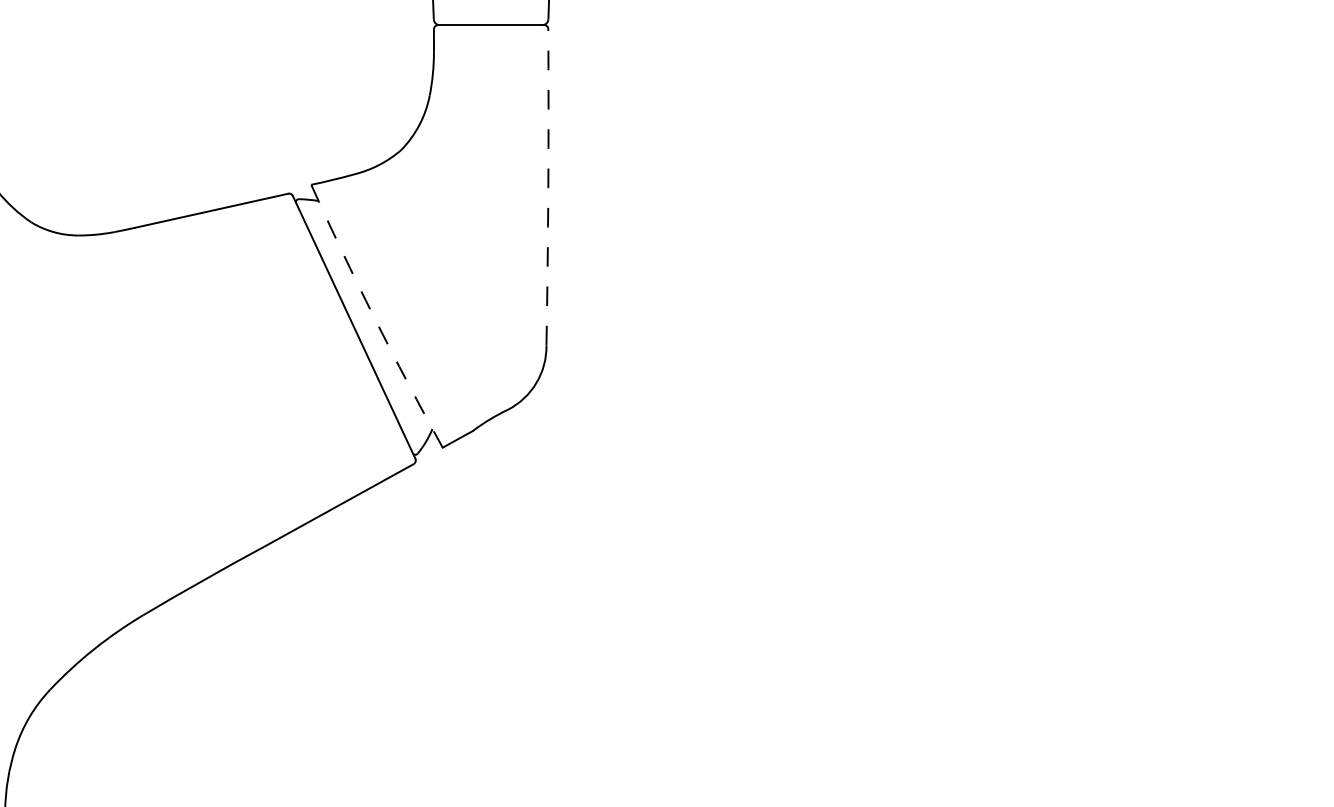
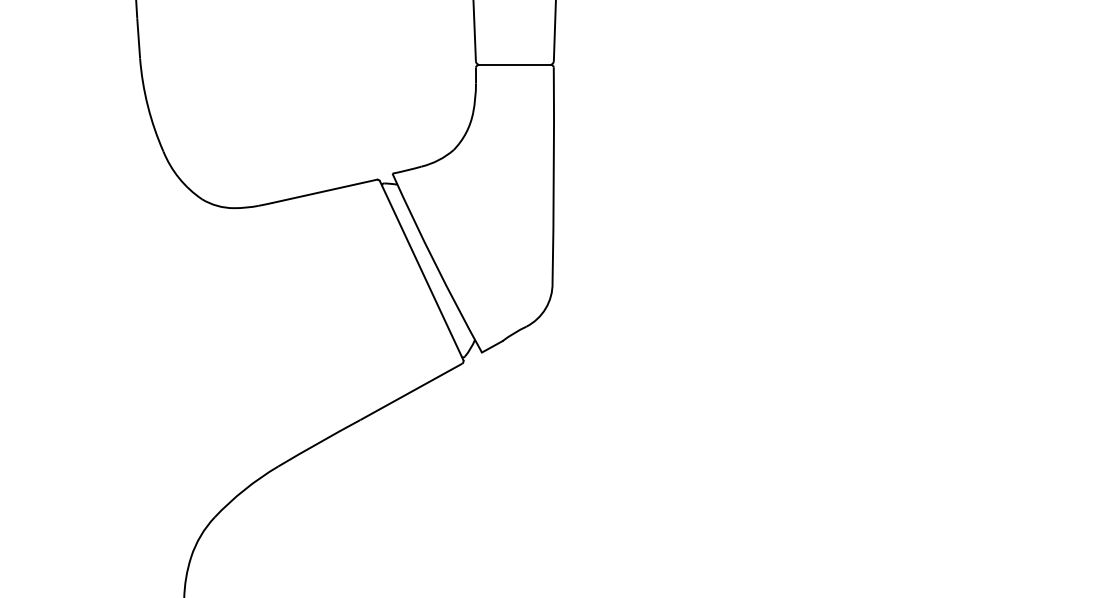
arc: (547, 187) -> (553, 175), dashed -> solid
arc: (374, 318) -> (435, 264), dashed -> solid

